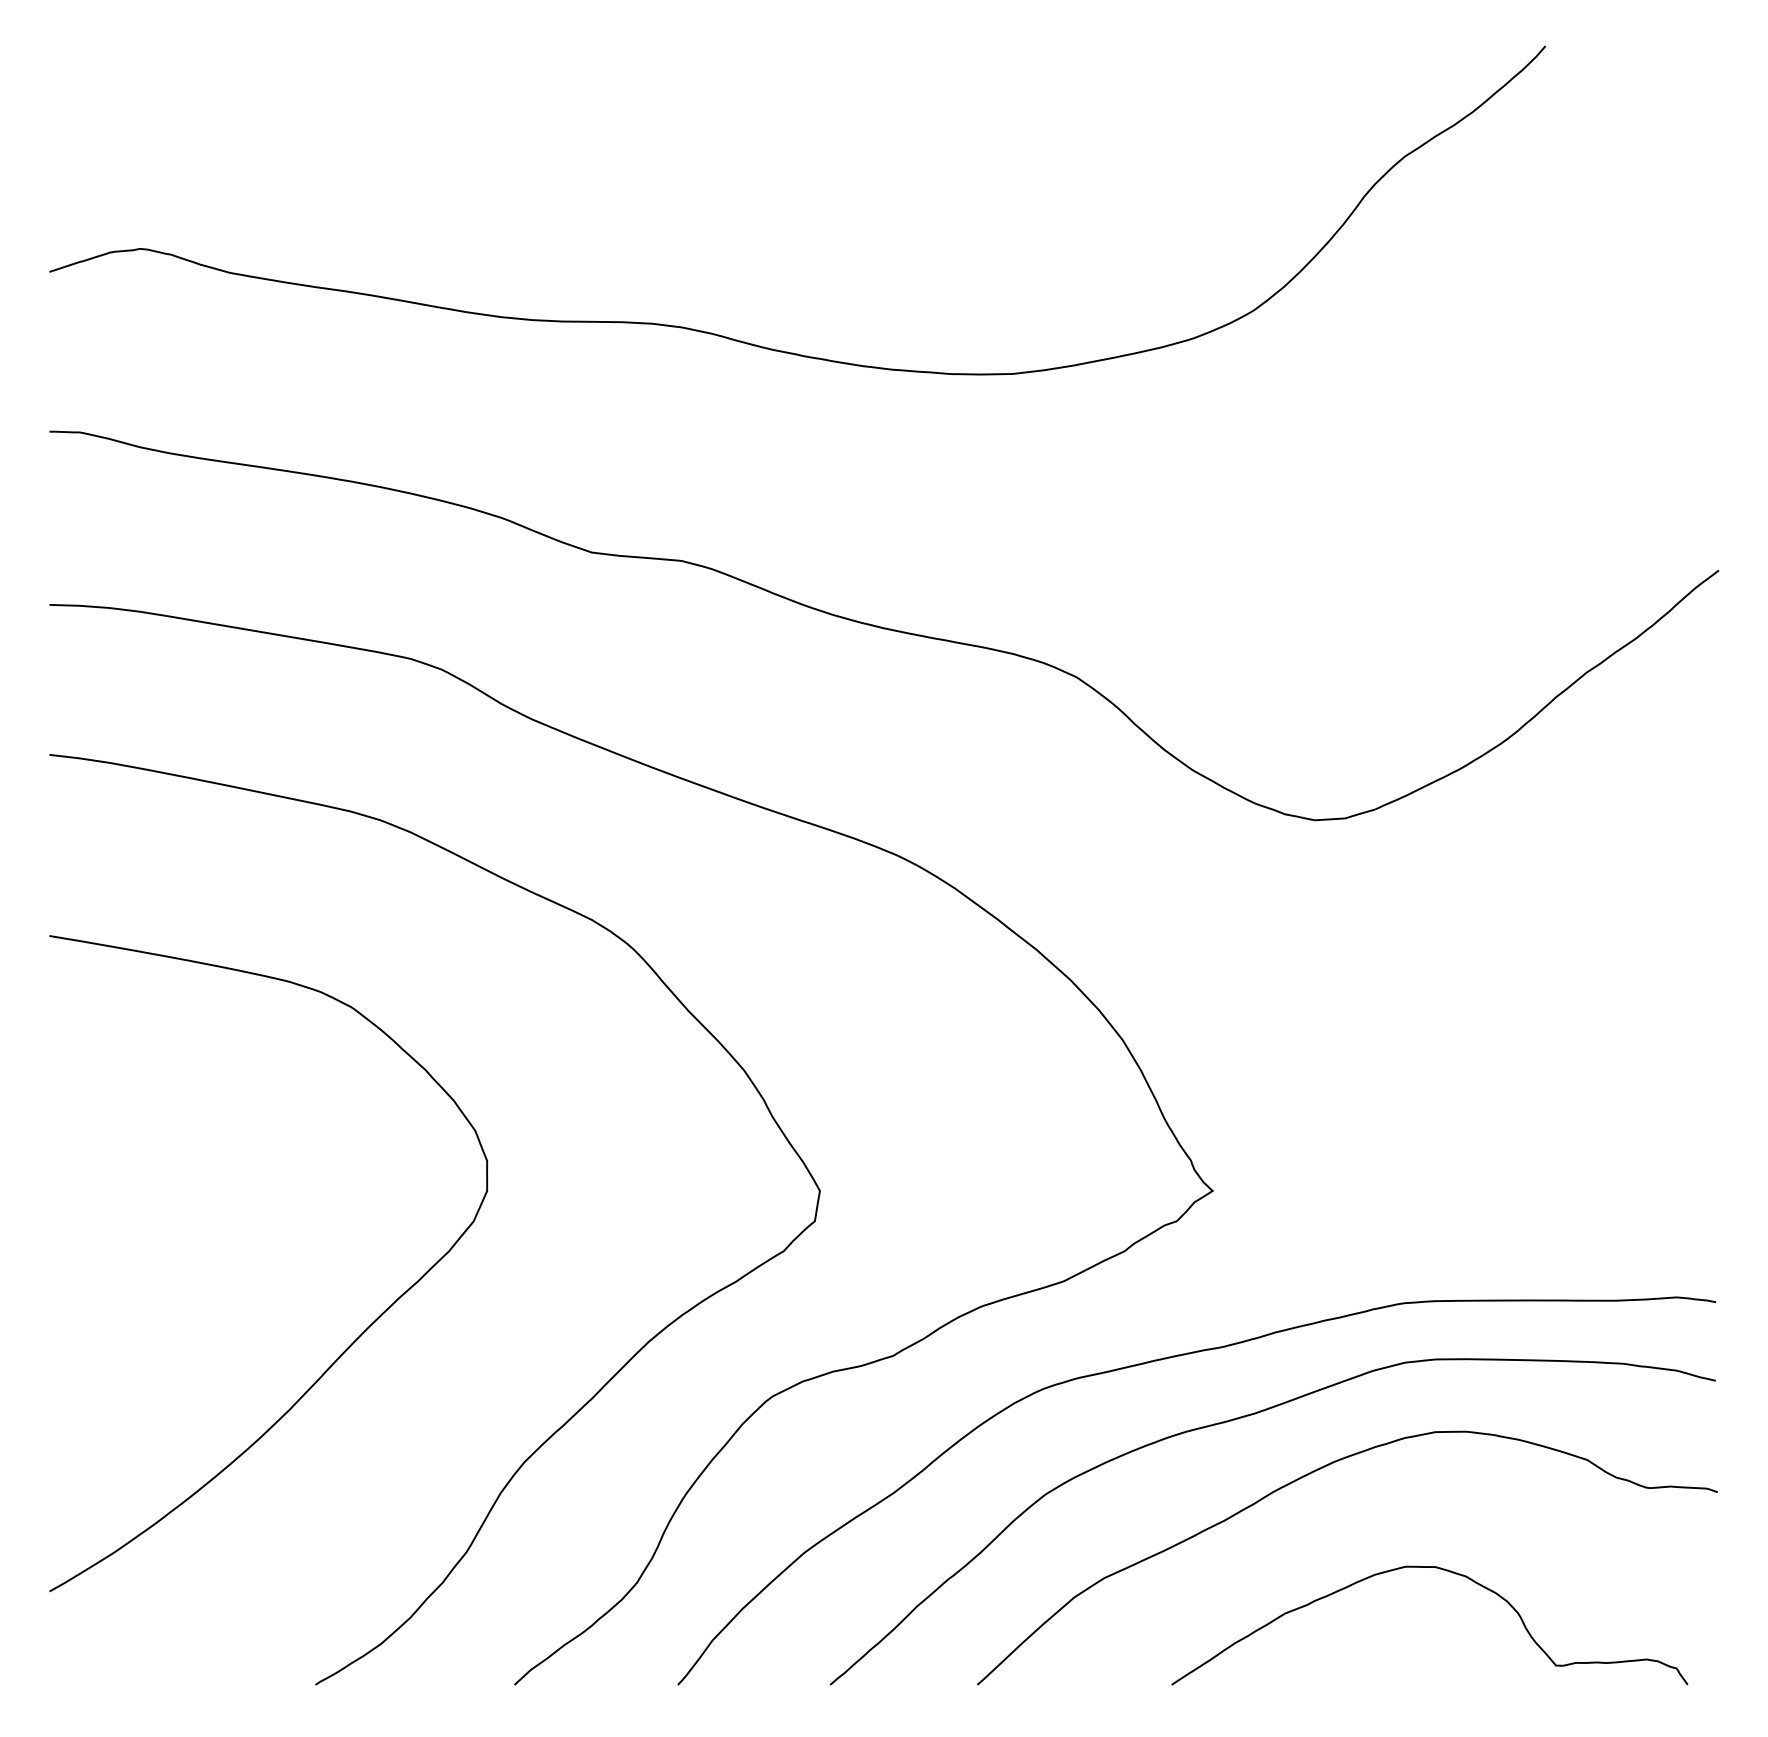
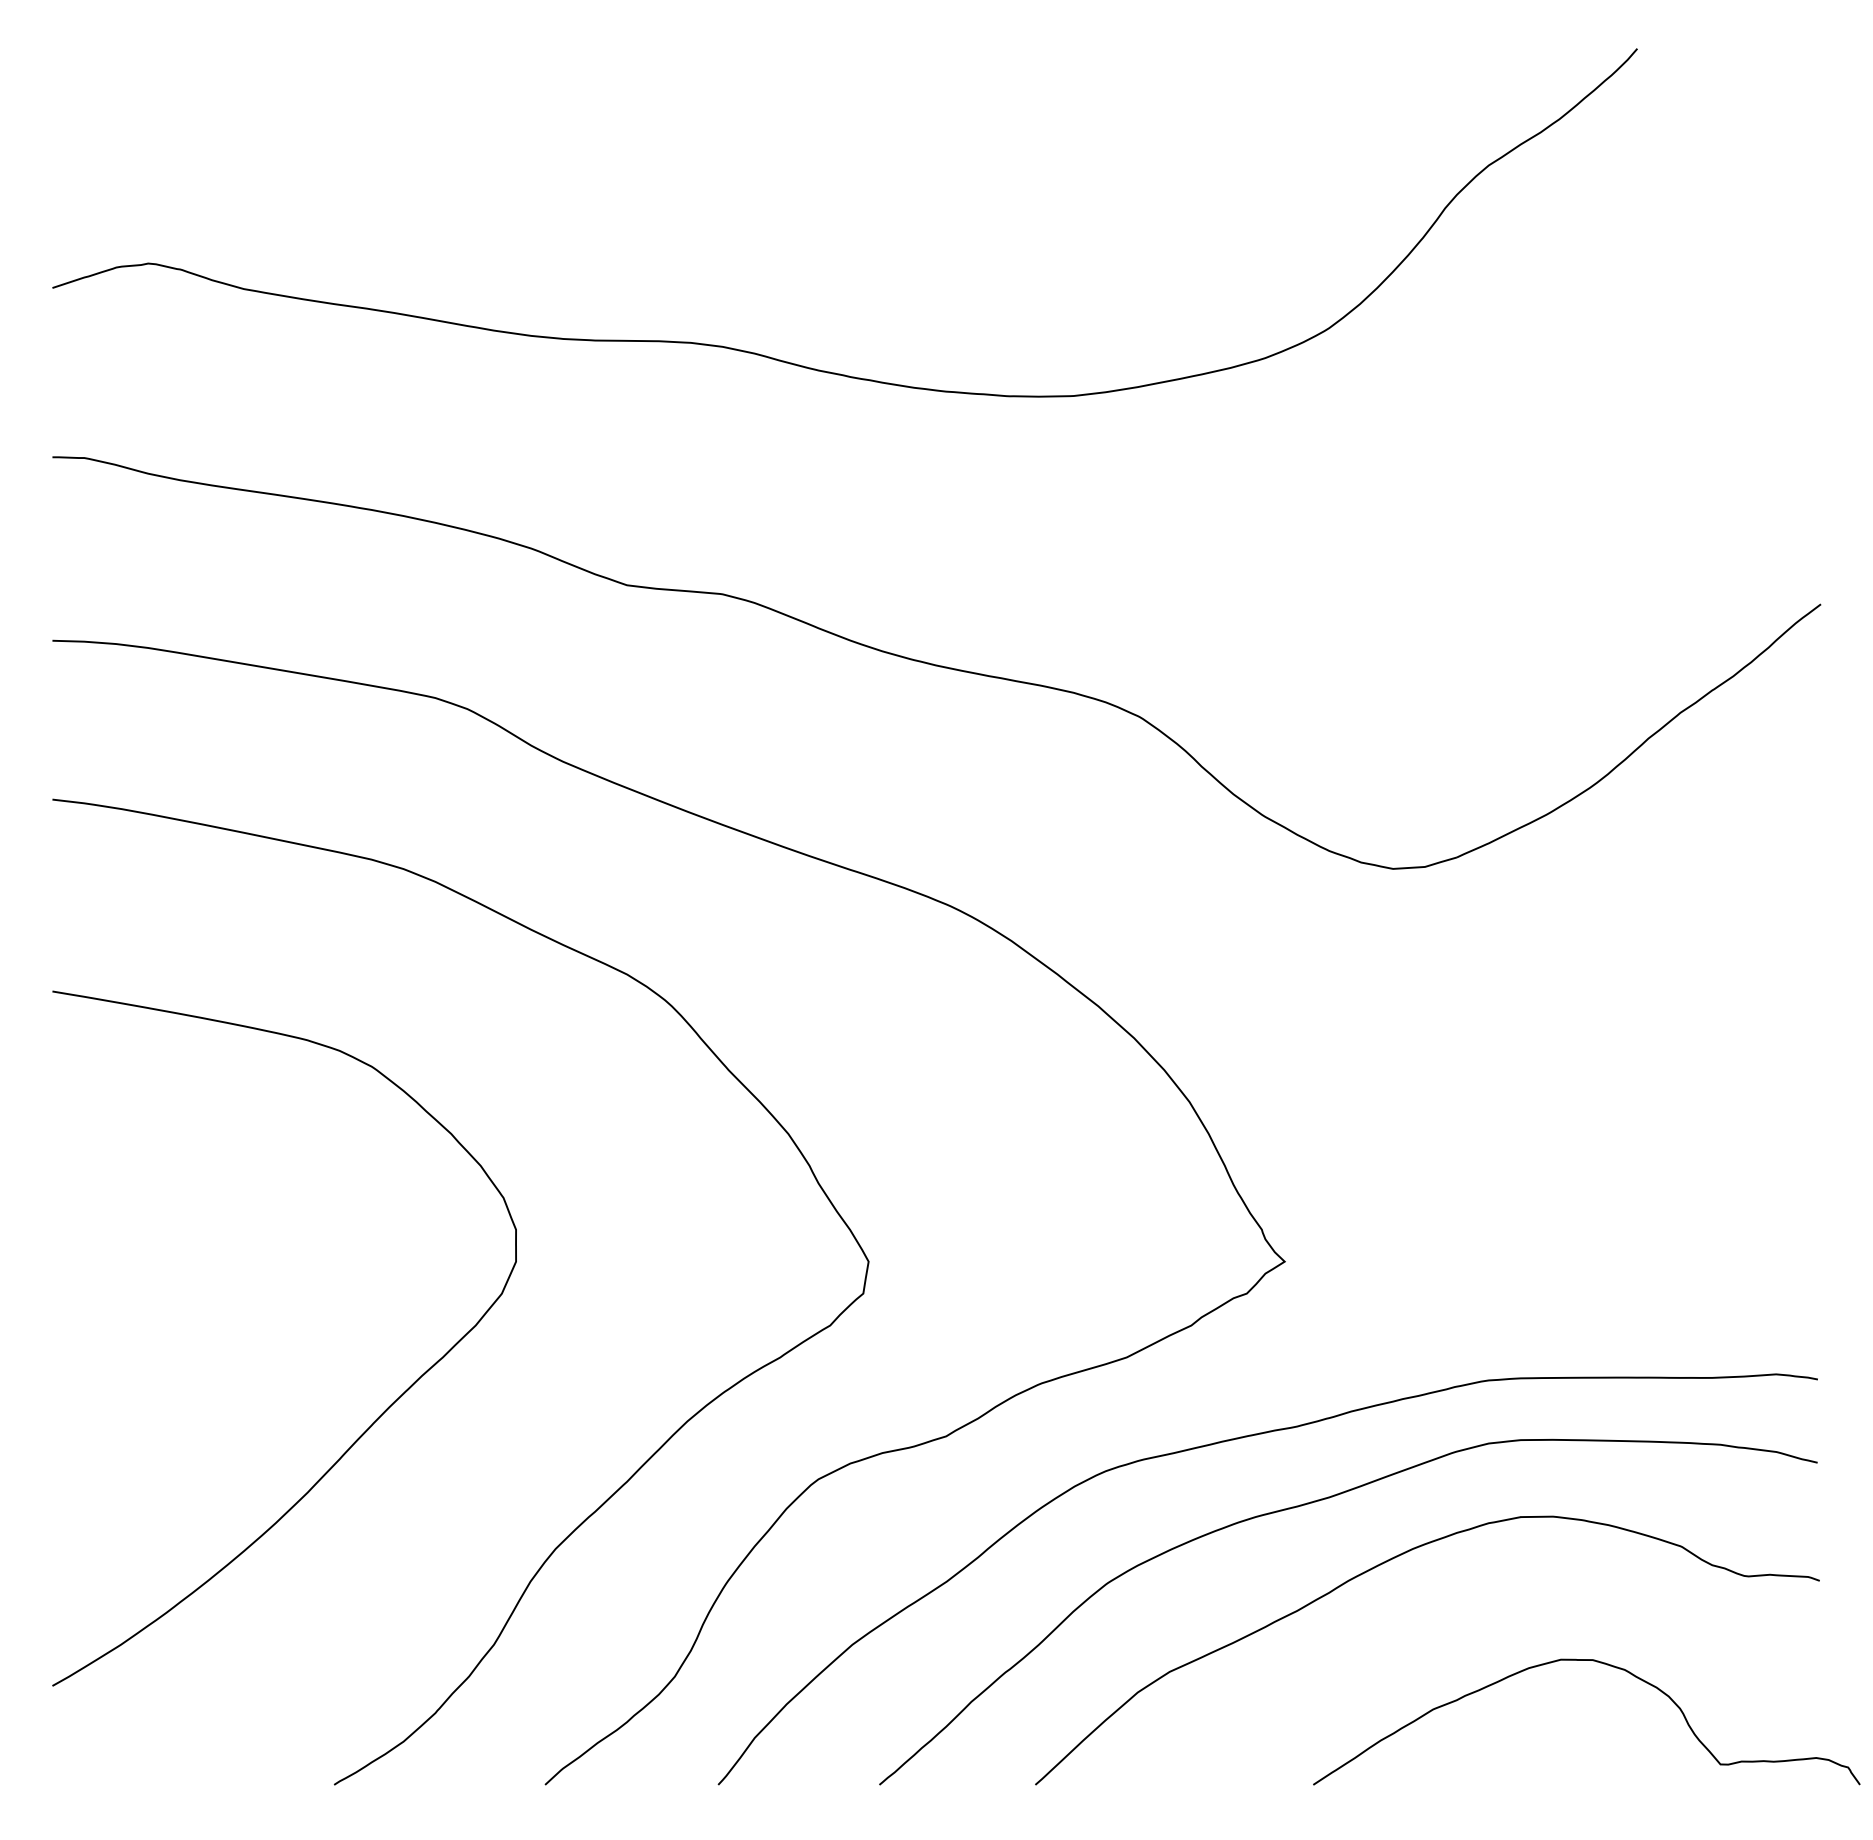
curve: (1446, 1571) -> (1604, 1664), moved

